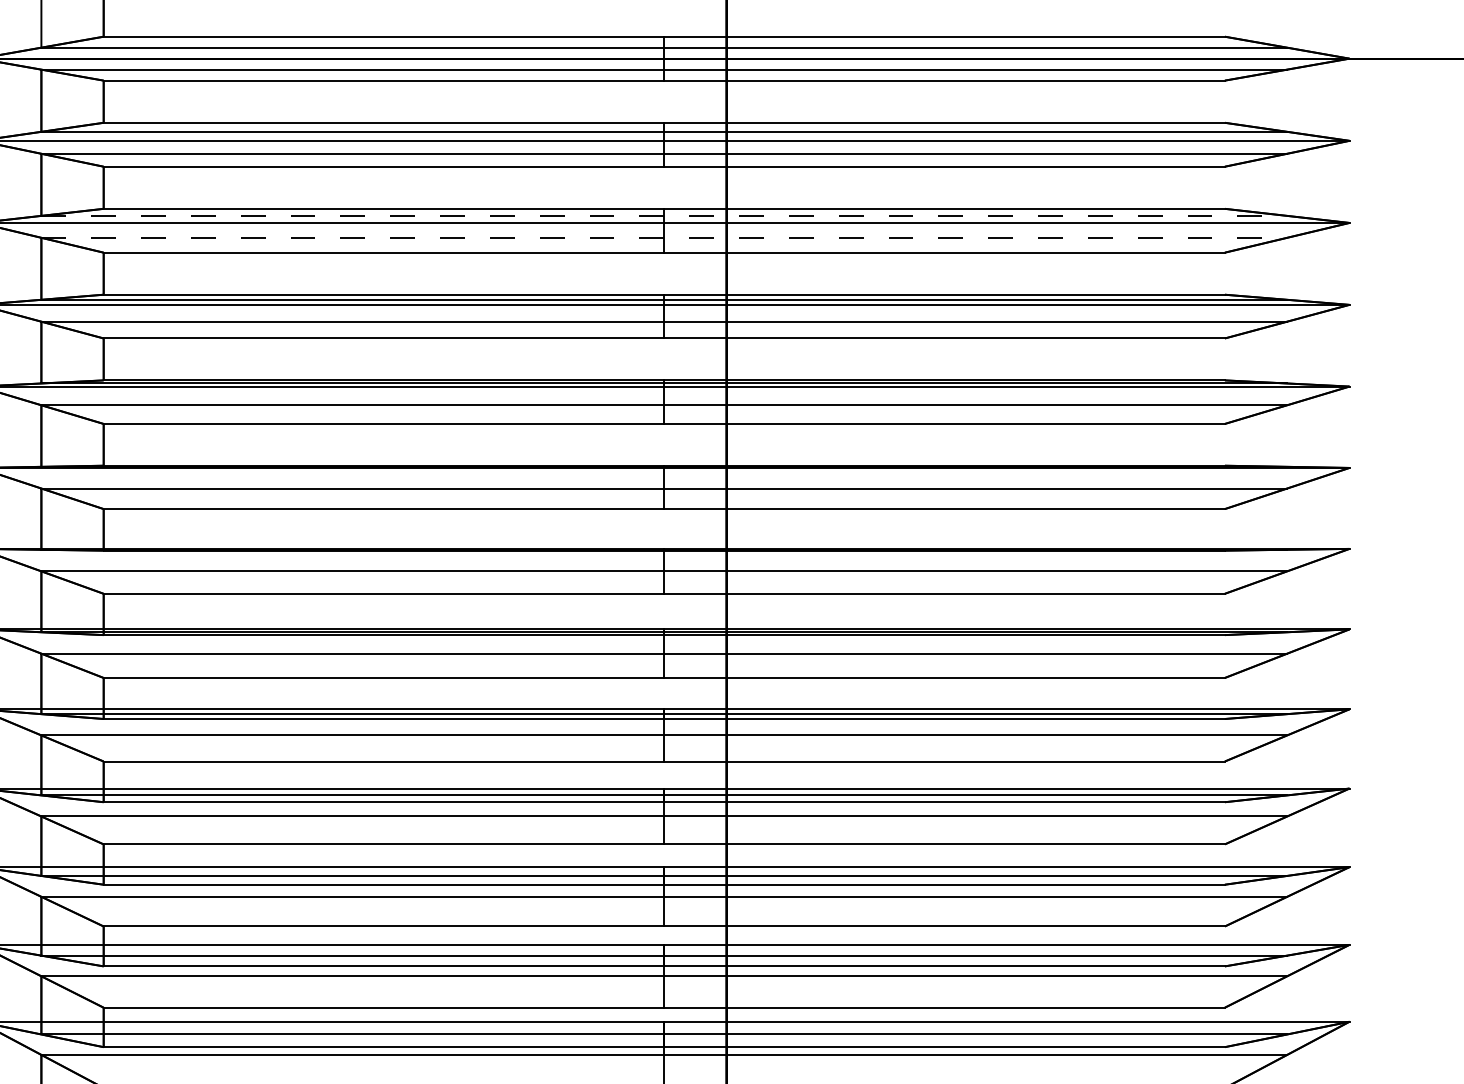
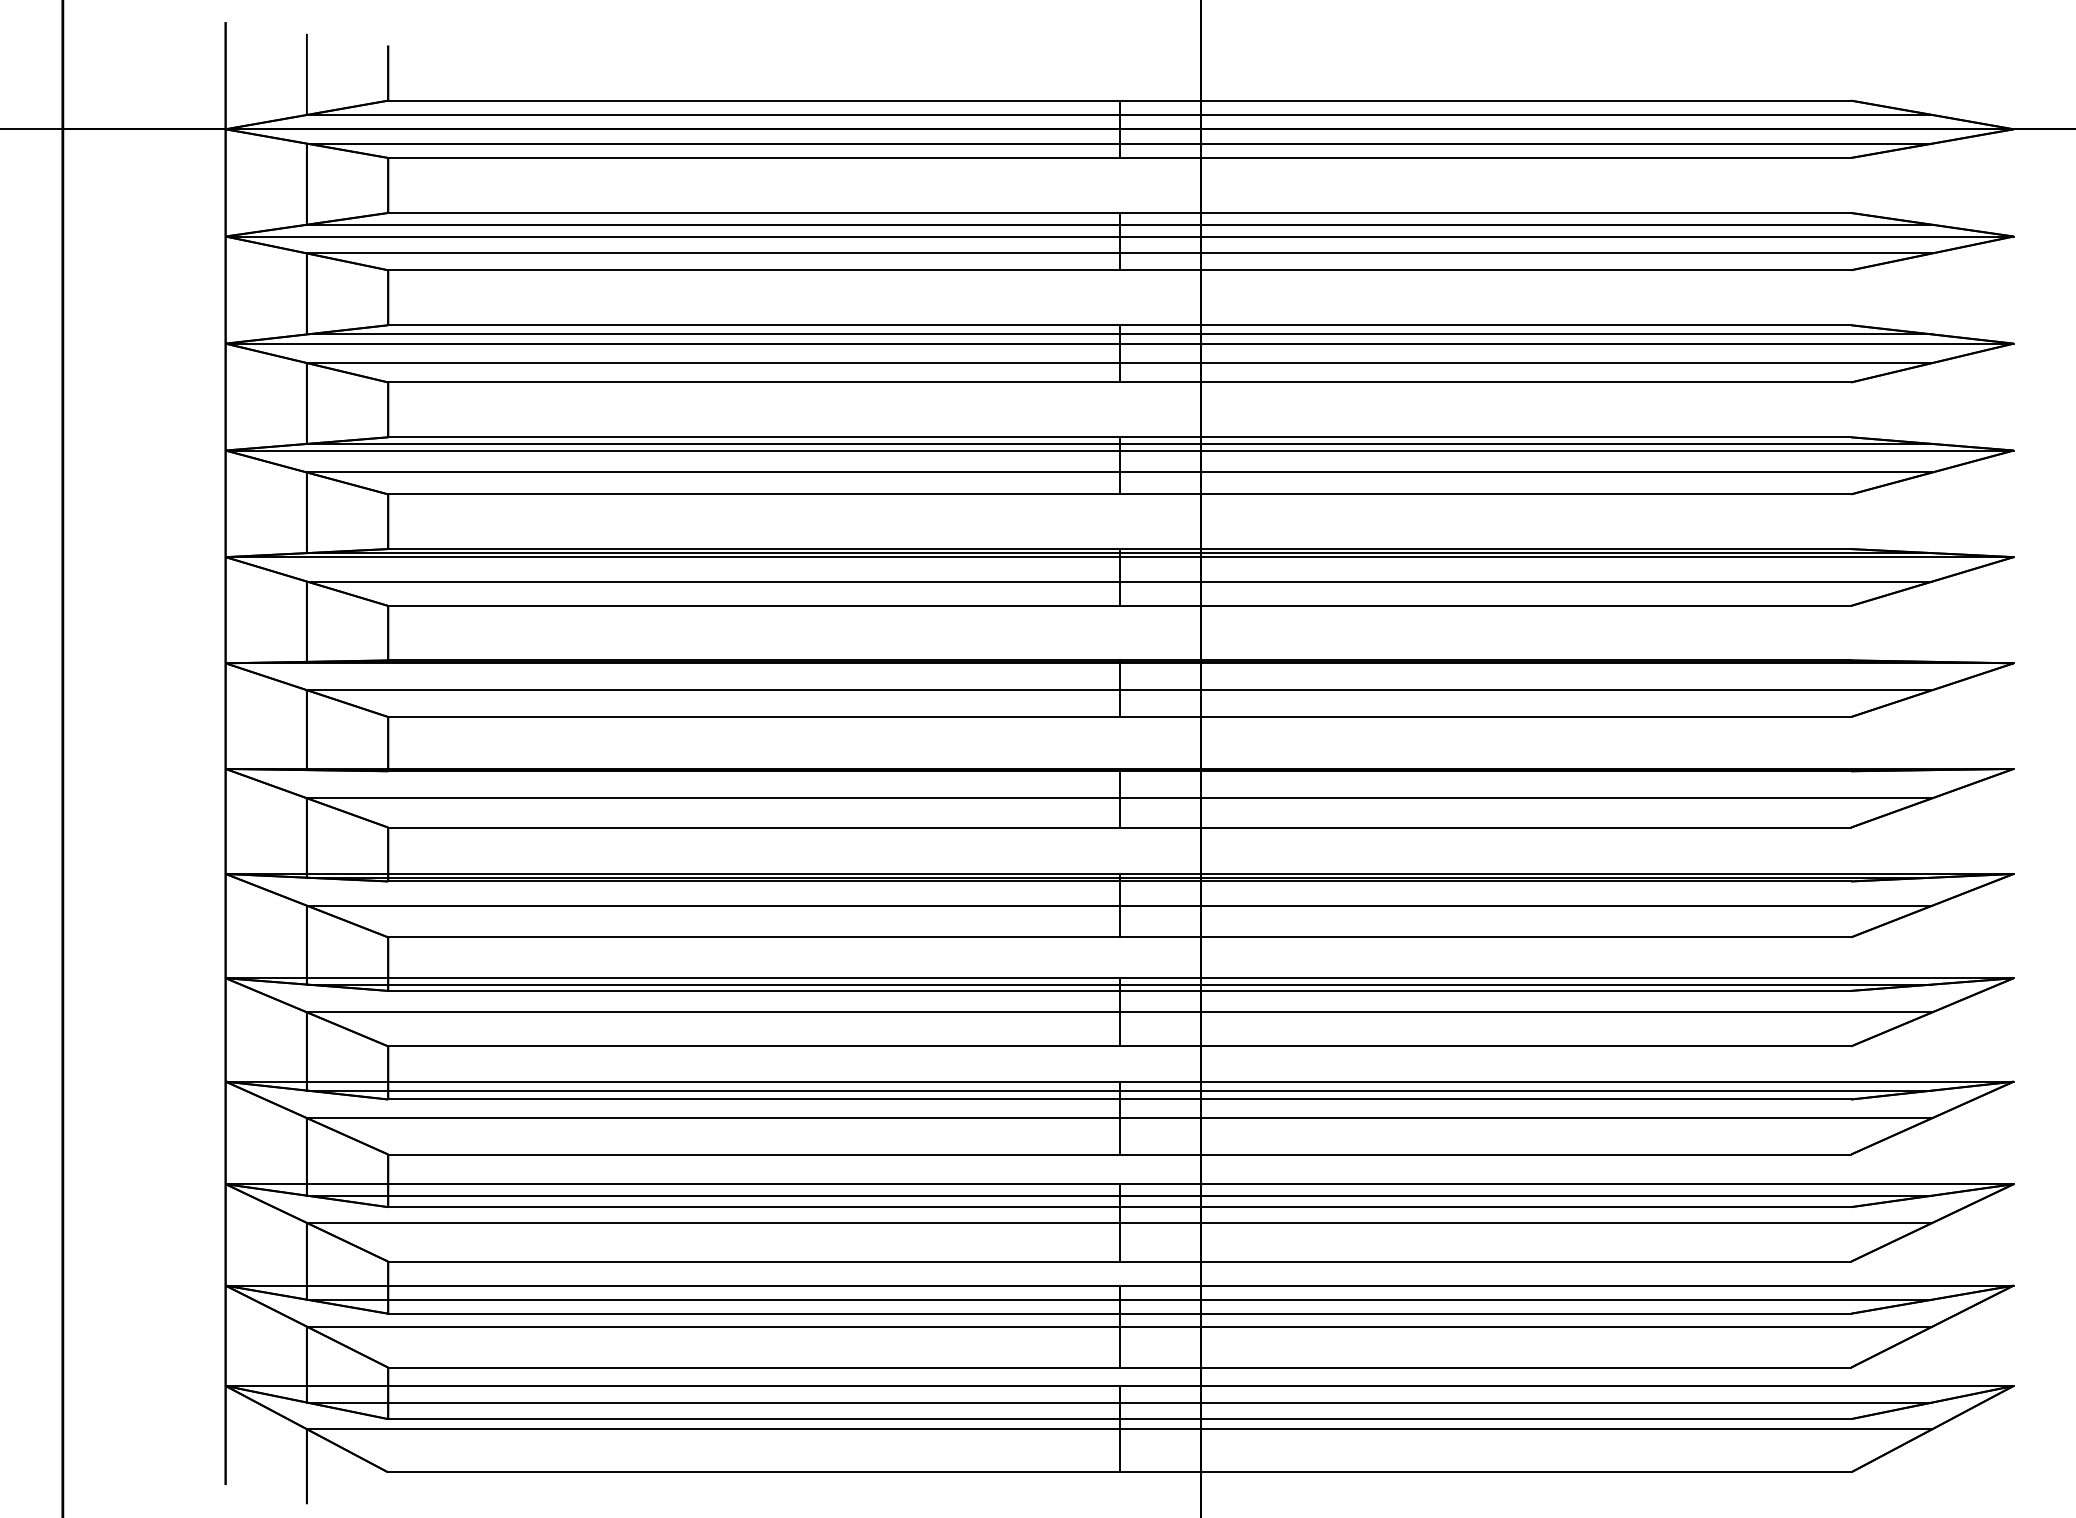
line: (664, 215) -> (1119, 334), dashed -> solid
line: (664, 238) -> (1119, 363), dashed -> solid

